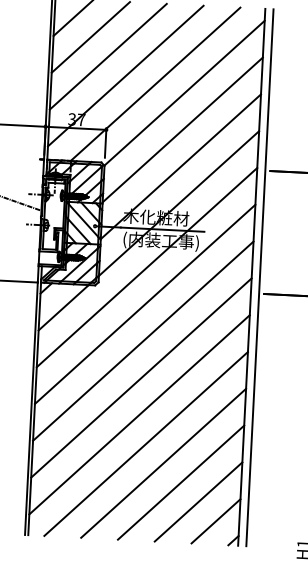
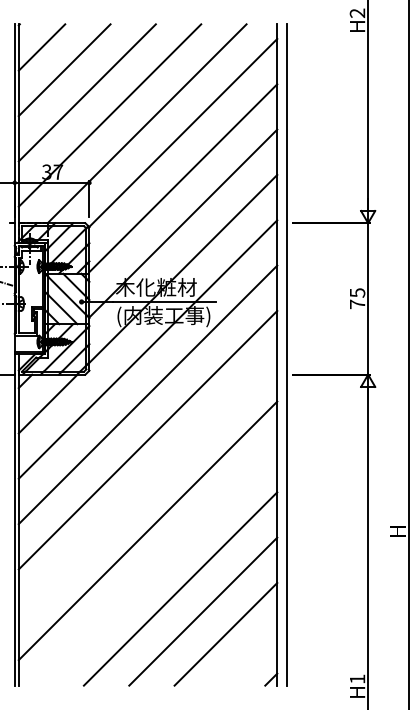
line: (141, 377) -> (147, 485), removed
line: (145, 443) -> (157, 565), removed
line: (215, 520) -> (248, 656), removed

